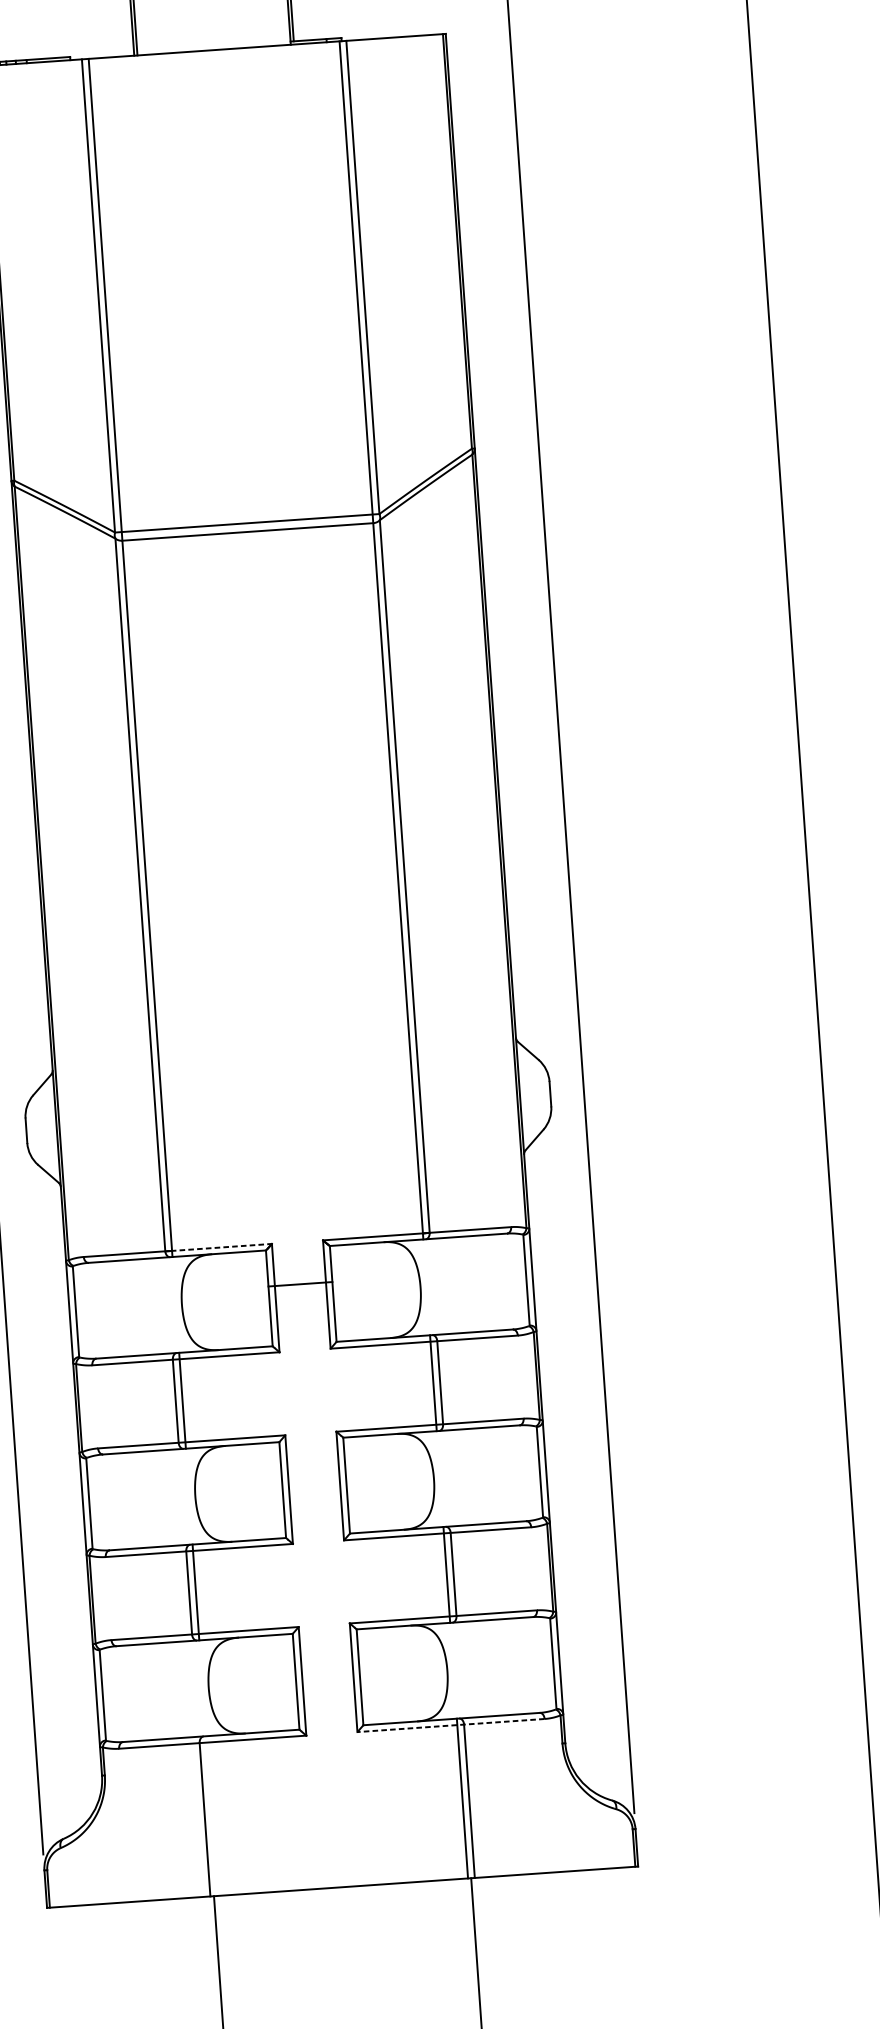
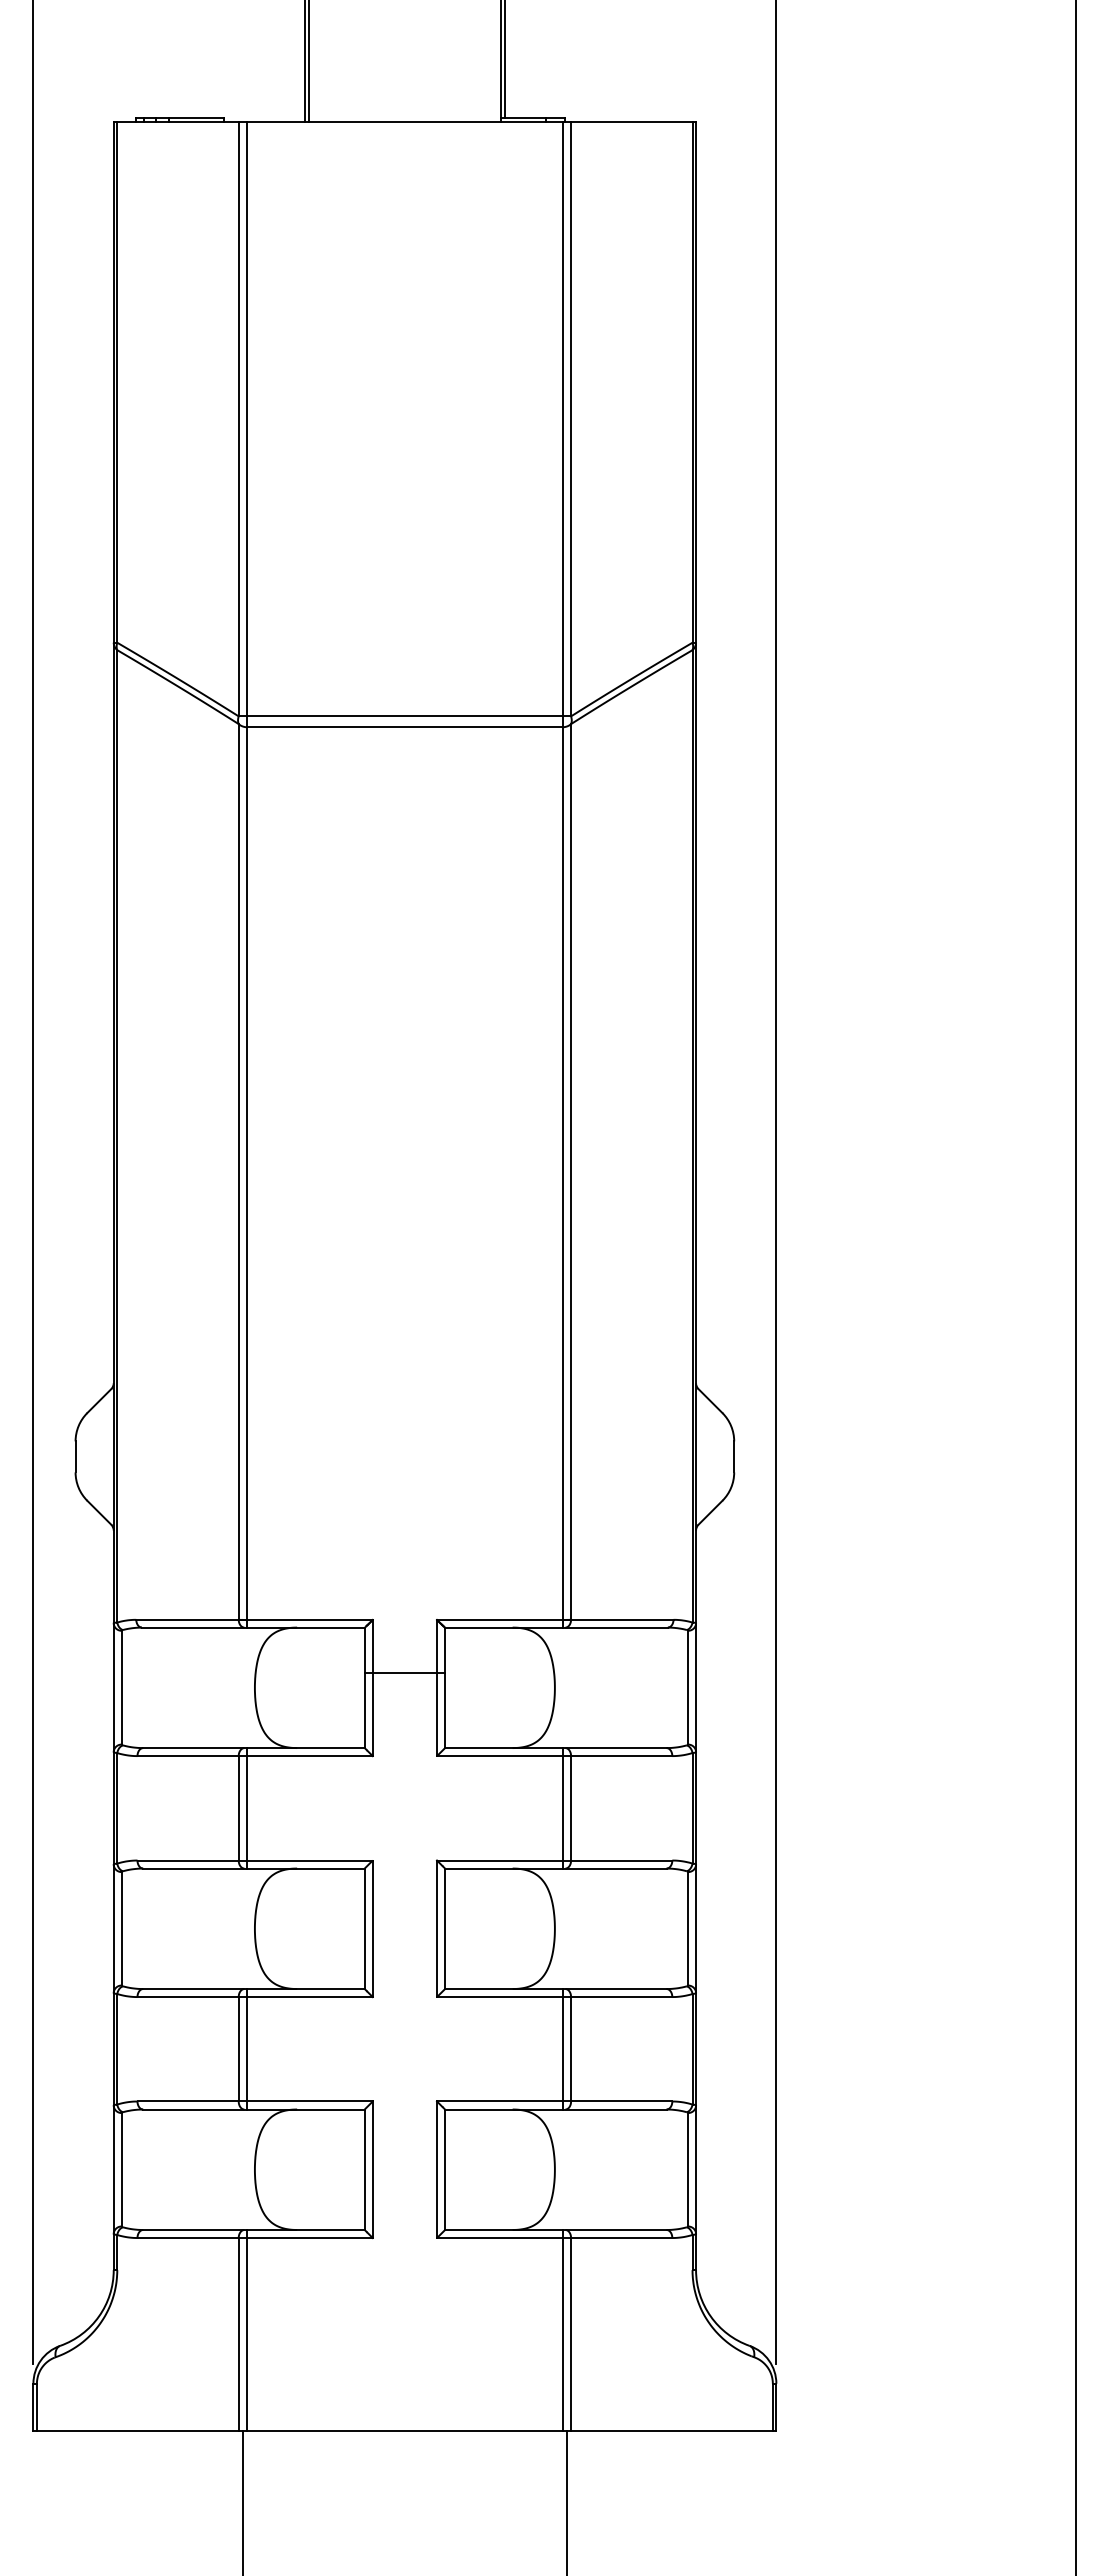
line: (221, 1247) -> (309, 1619), dashed -> solid
line: (450, 1725) -> (554, 2238), dashed -> solid
line: (211, 1816) -> (247, 2330), added

